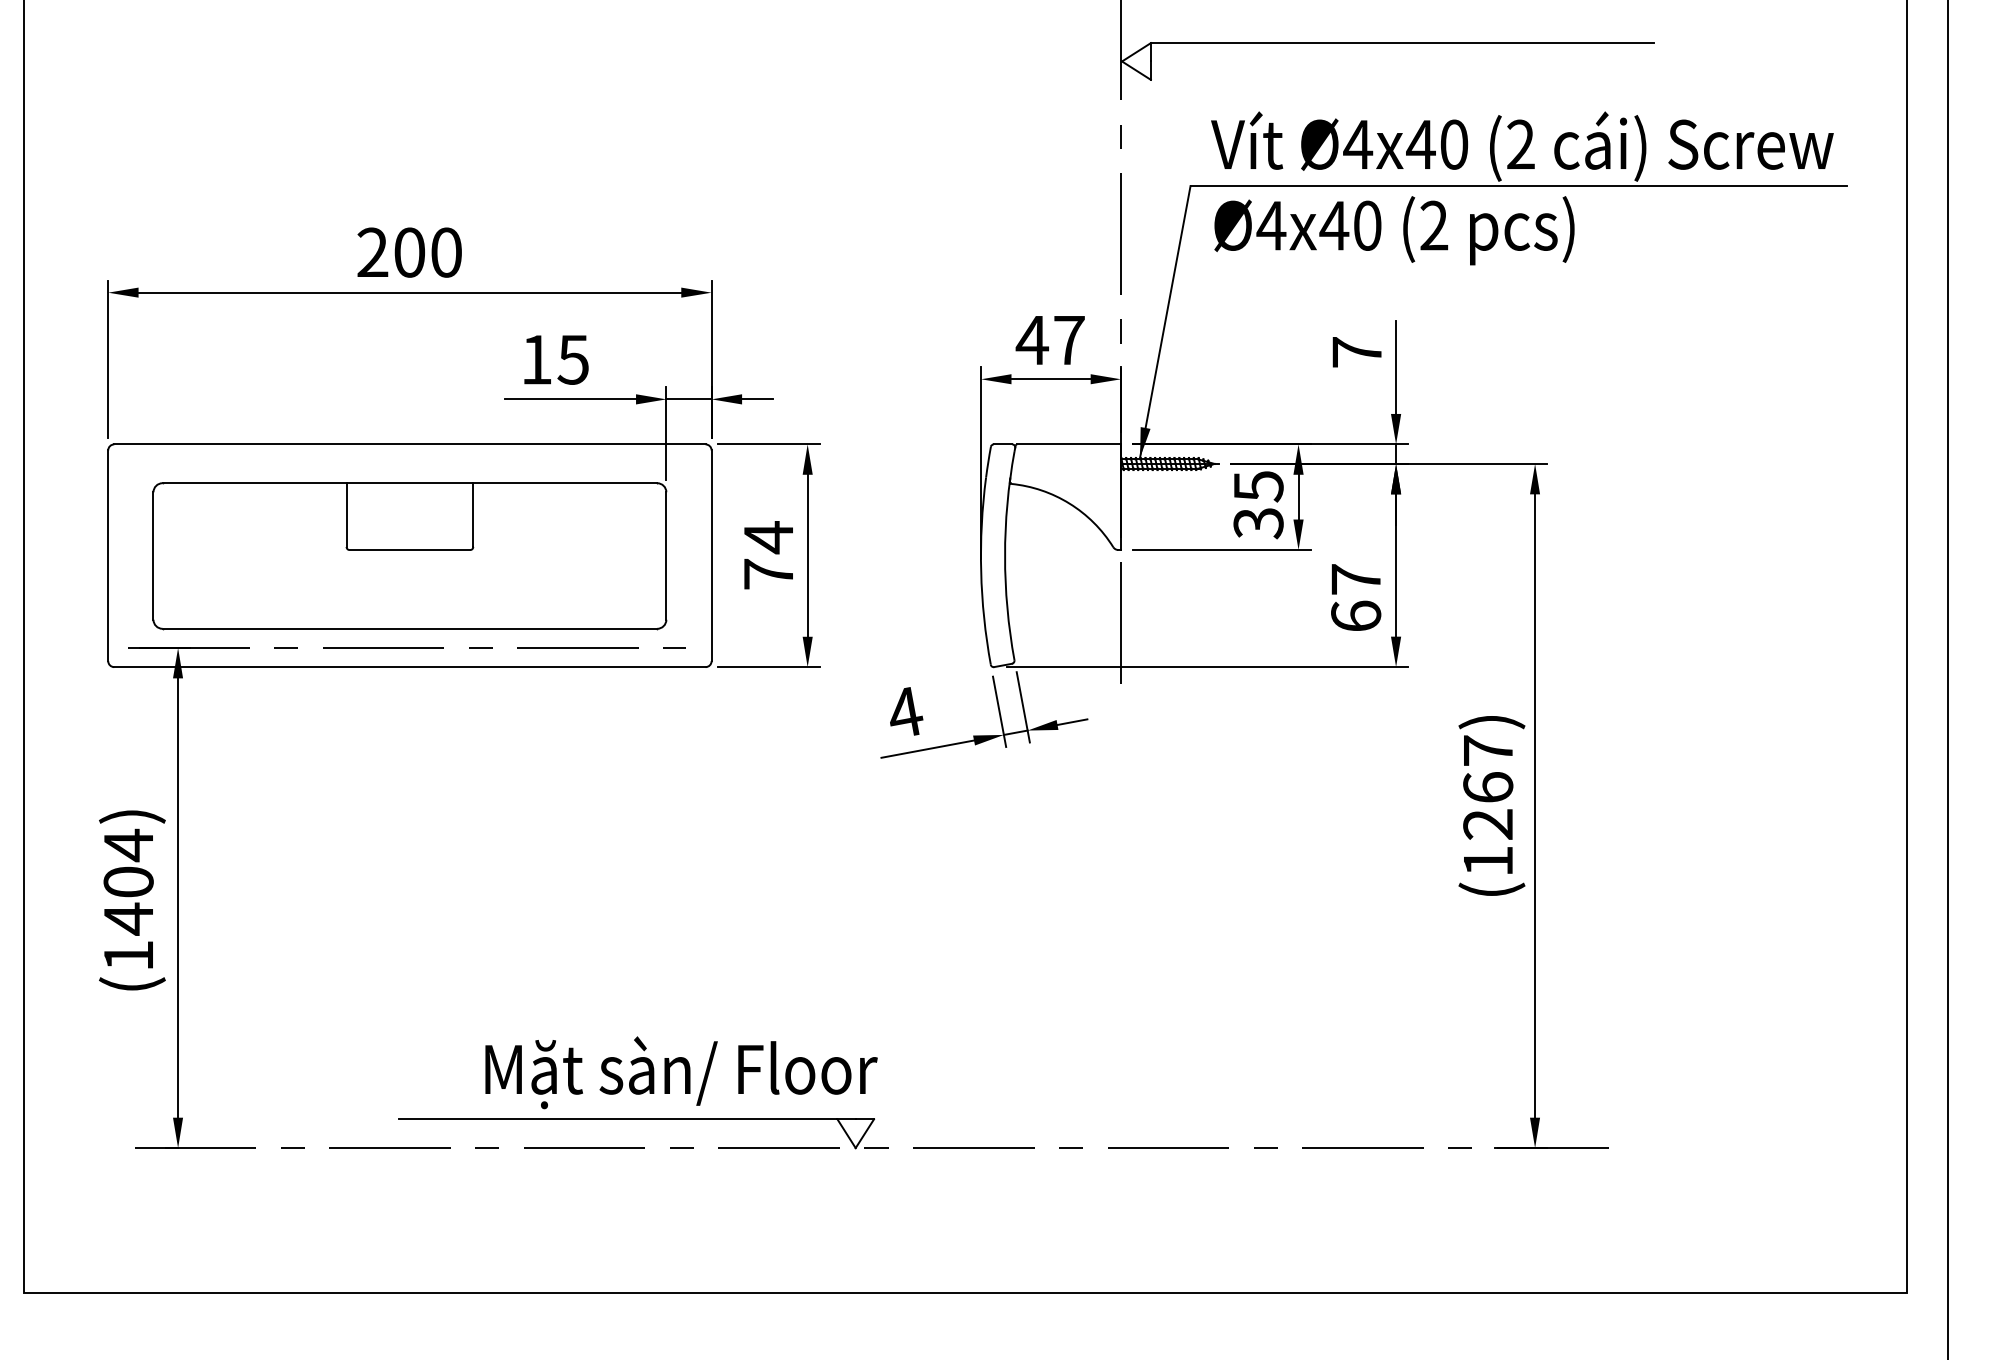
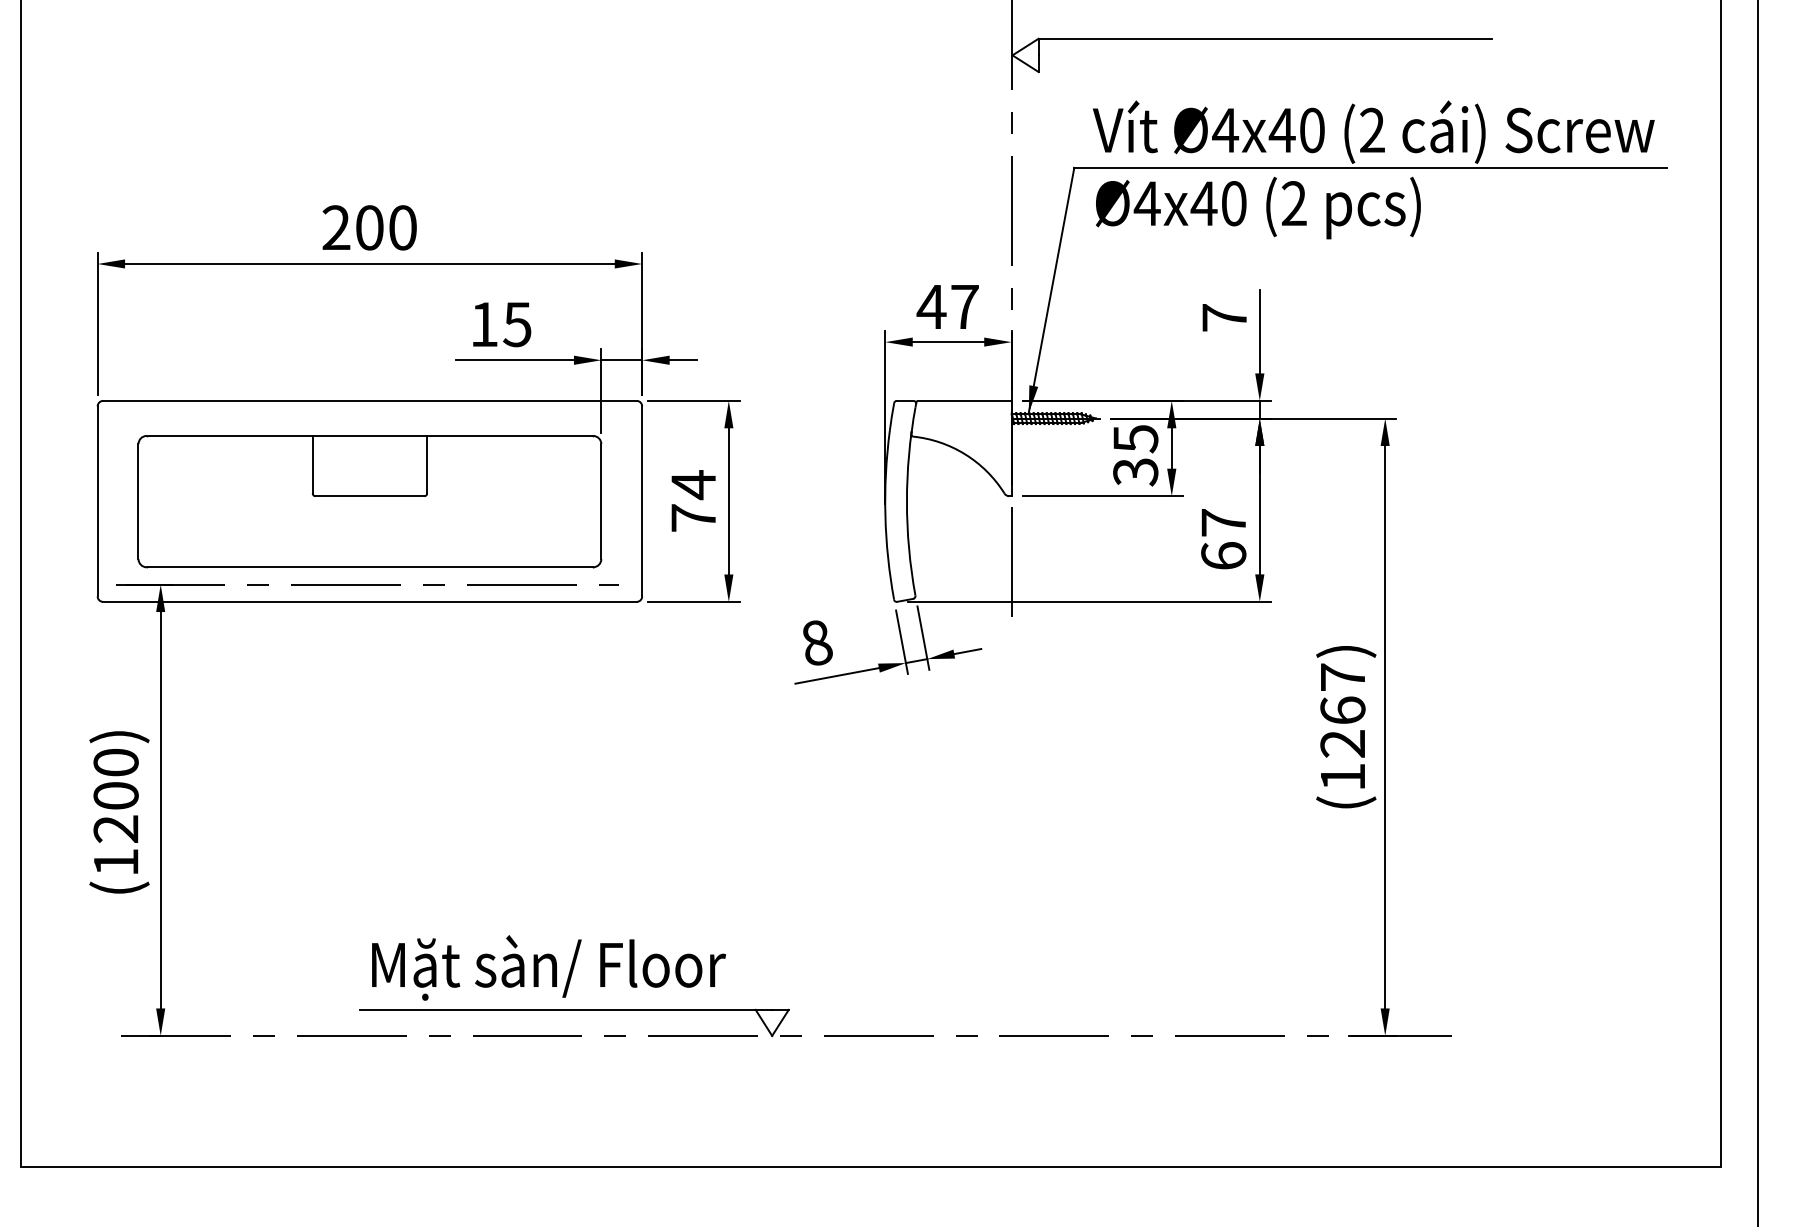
text: (907, 712) -> (818, 642), 4 -> 8
text: (127, 881) -> (115, 795), (1404) -> (1200)
text: (680, 1072) -> (548, 967), moved

